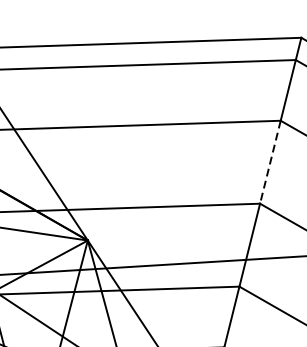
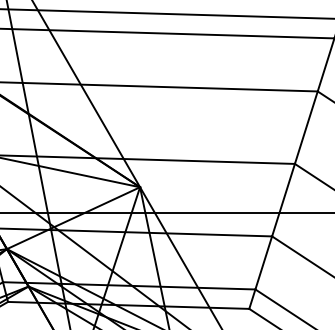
line: (270, 162) -> (306, 127), dashed -> solid

